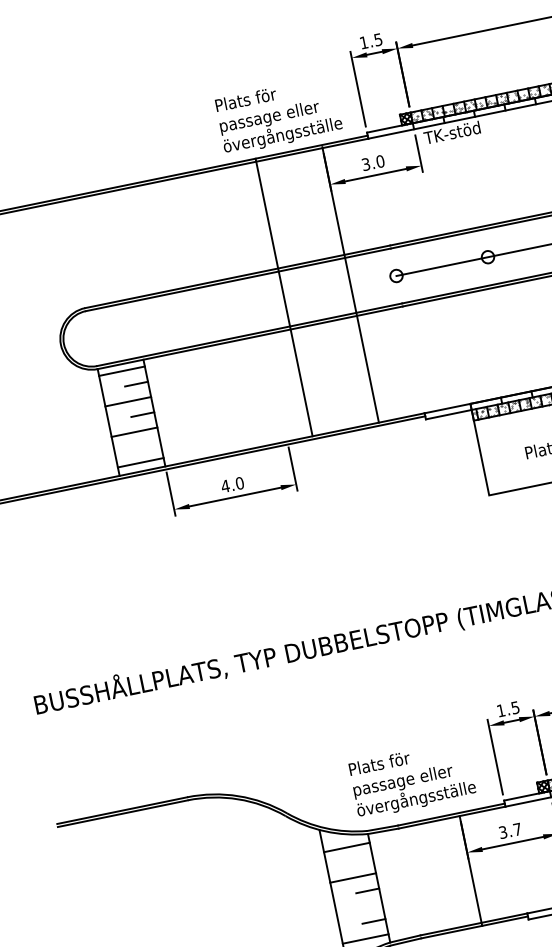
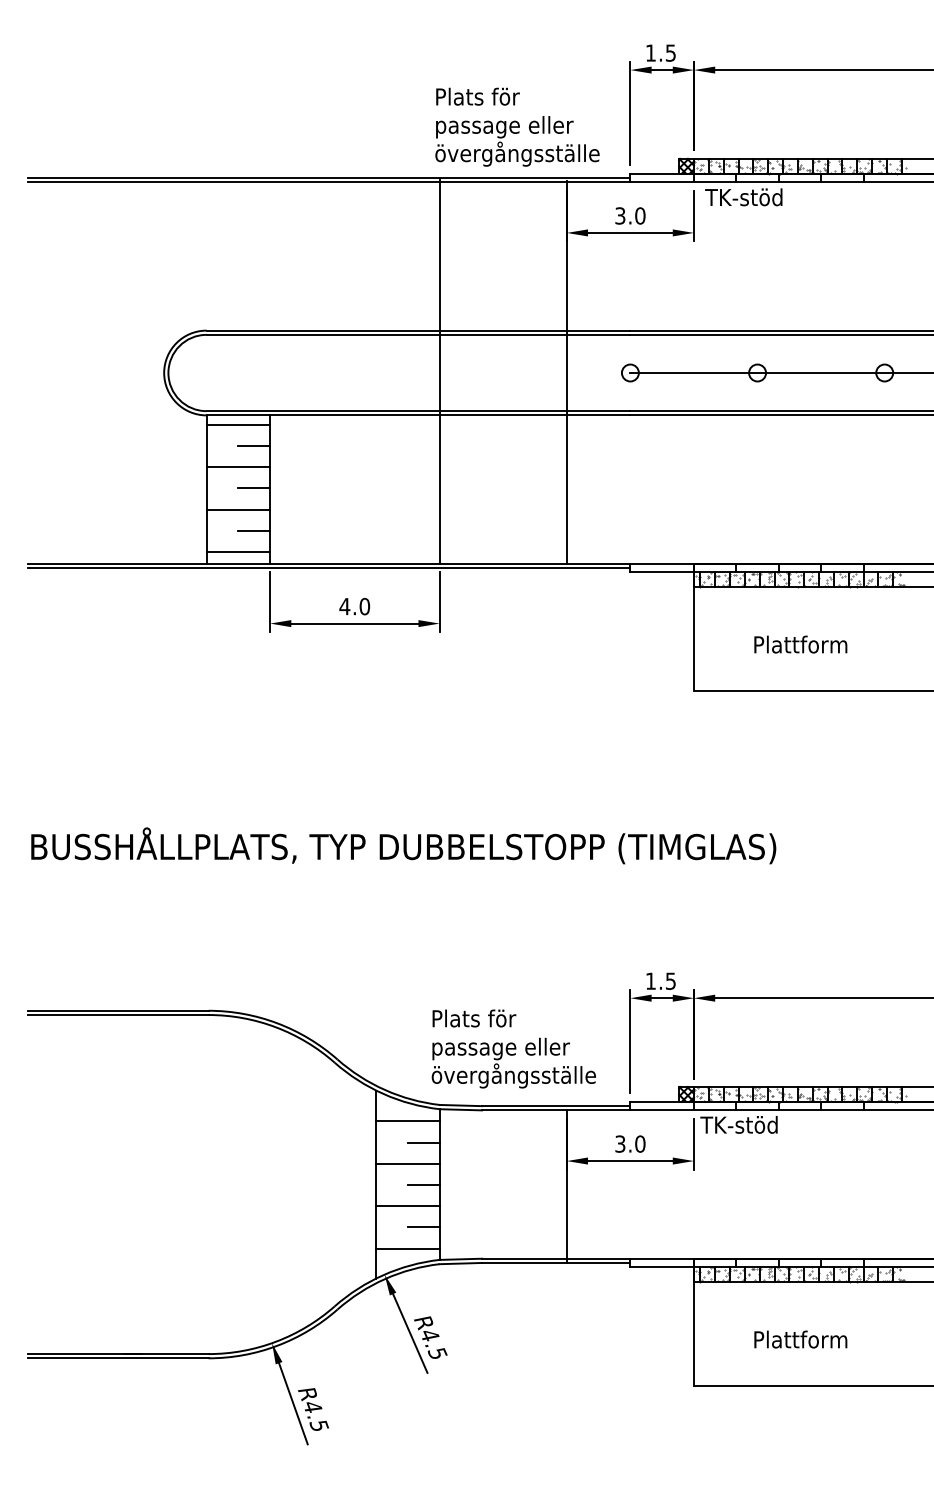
line: (283, 297) -> (439, 370), moved
line: (149, 444) -> (254, 530), added
text: (517, 829) -> (640, 1143), 3.7 -> 3.0
line: (361, 860) -> (423, 1142), added
line: (359, 908) -> (407, 1206), added

